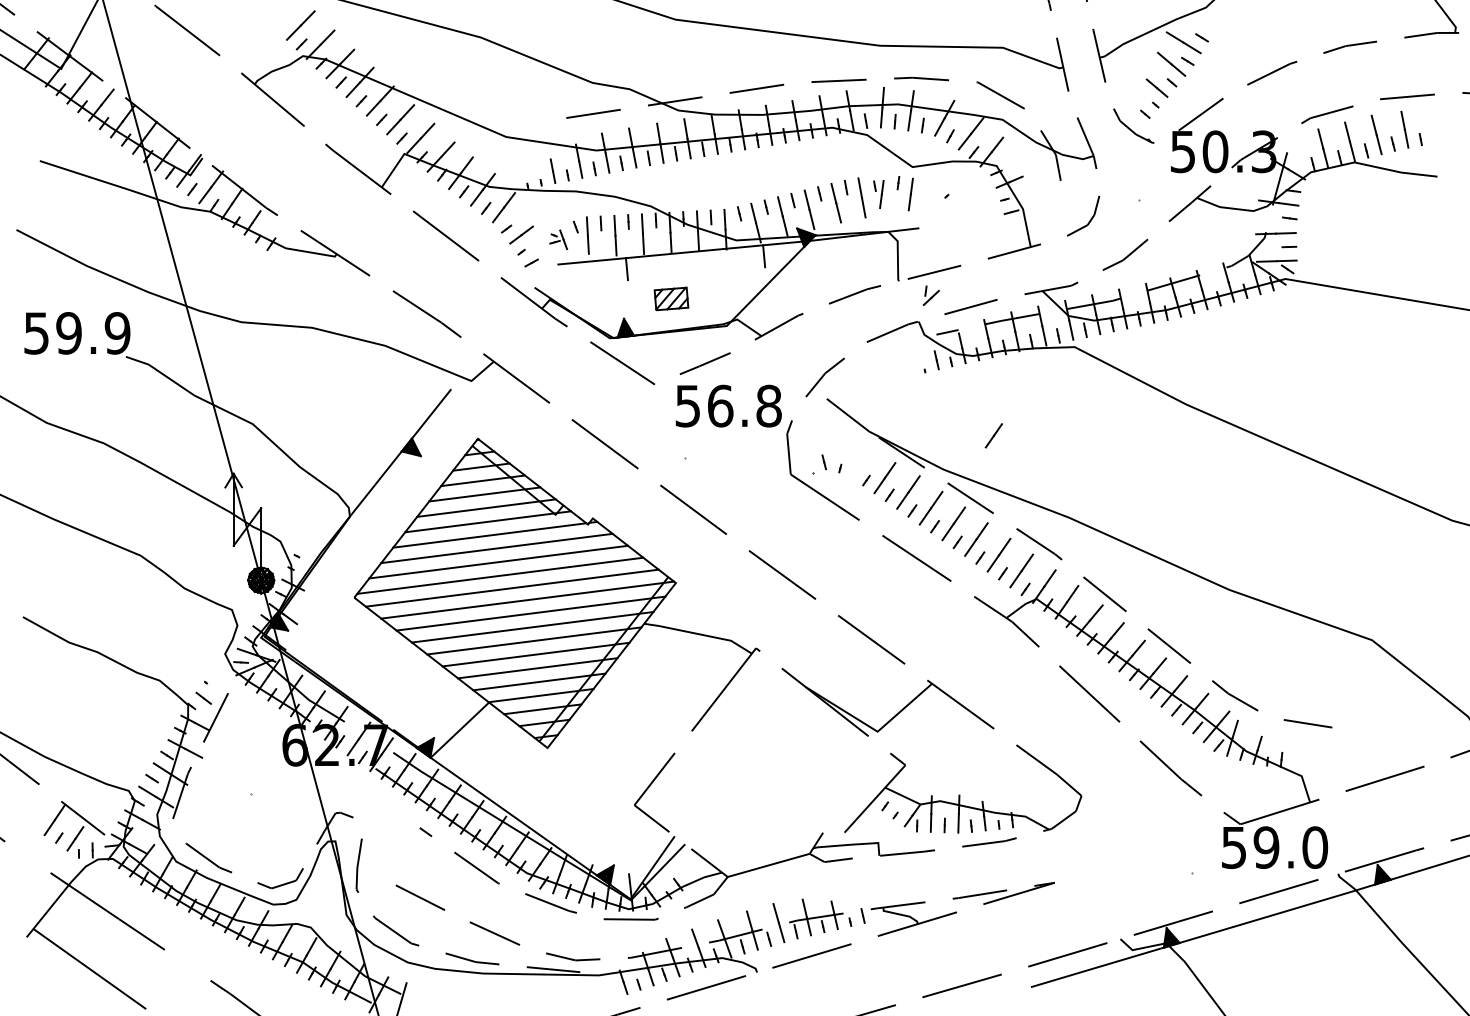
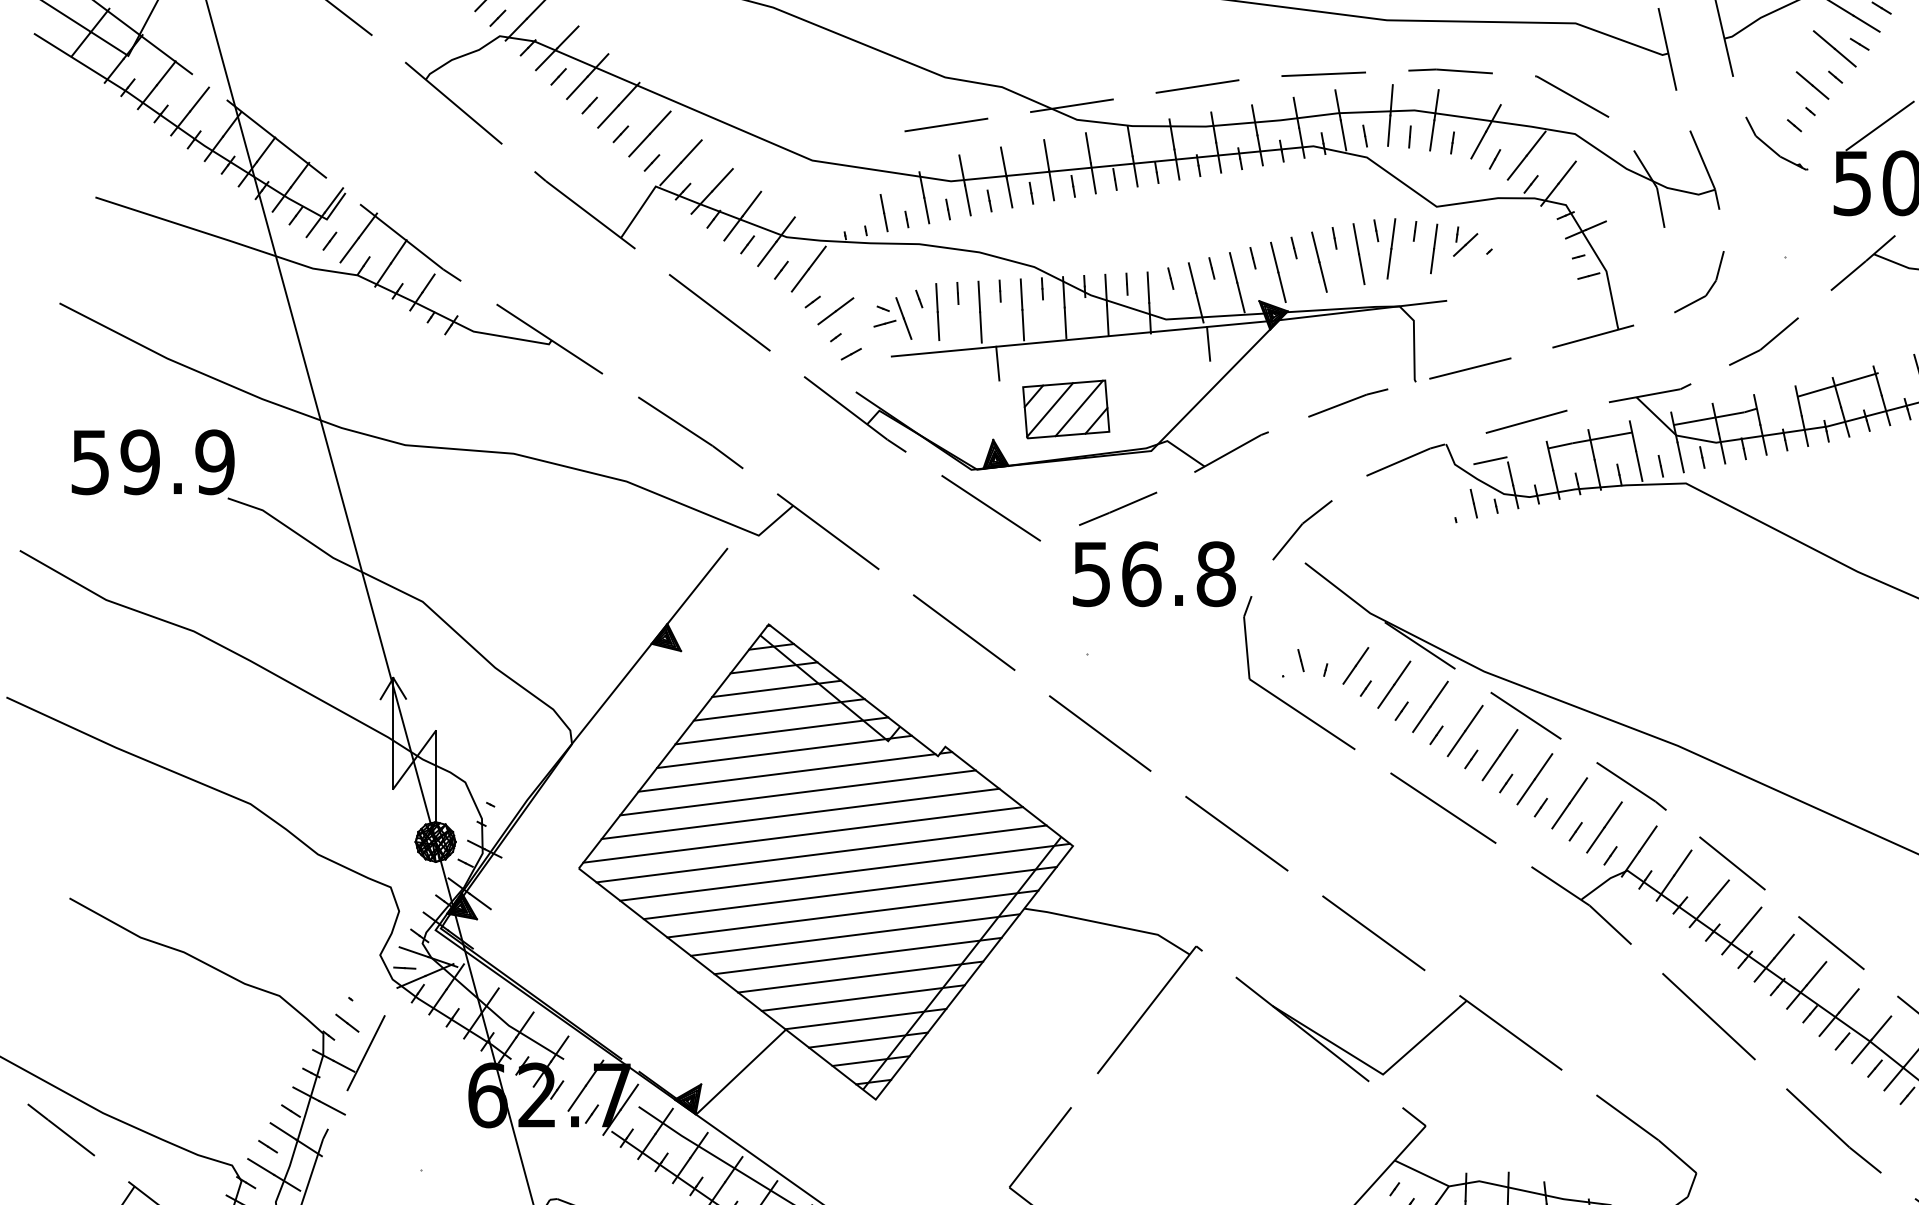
part: (878, 194) -> (1384, 248), size x1.43
part: (558, 239) -> (892, 318), size x1.43
part: (930, 295) -> (1464, 241), moved
part: (671, 298) -> (1066, 408), size x1.67
line: (993, 435) -> (1355, 665), moved

